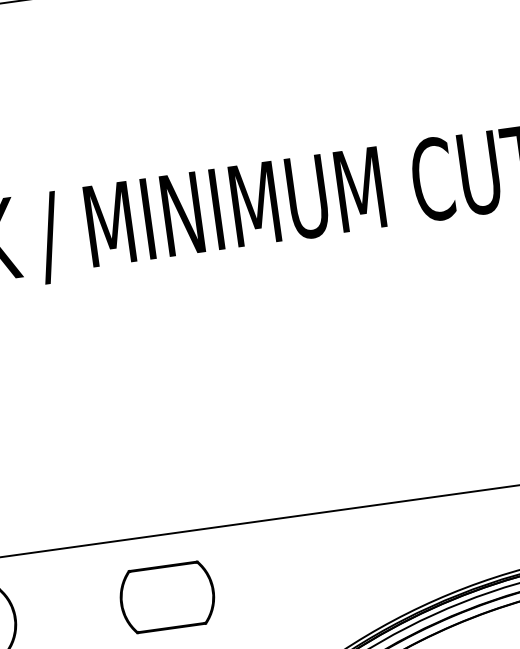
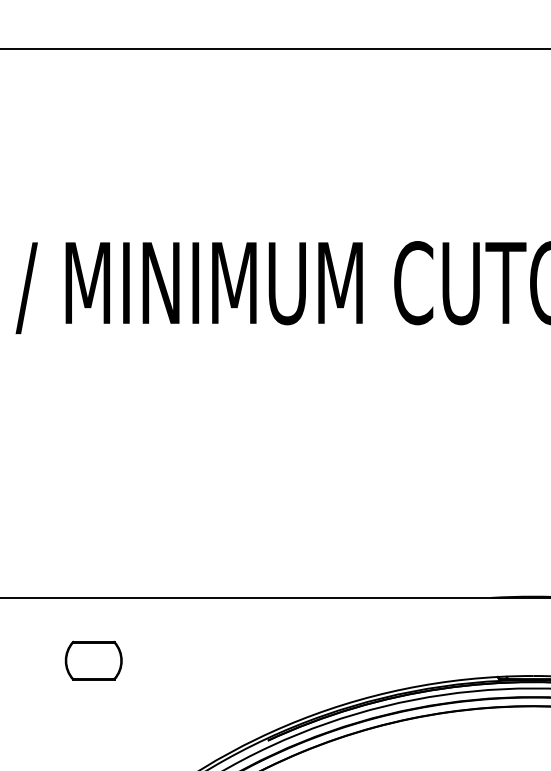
part: (167, 597) -> (93, 660), size x0.6

